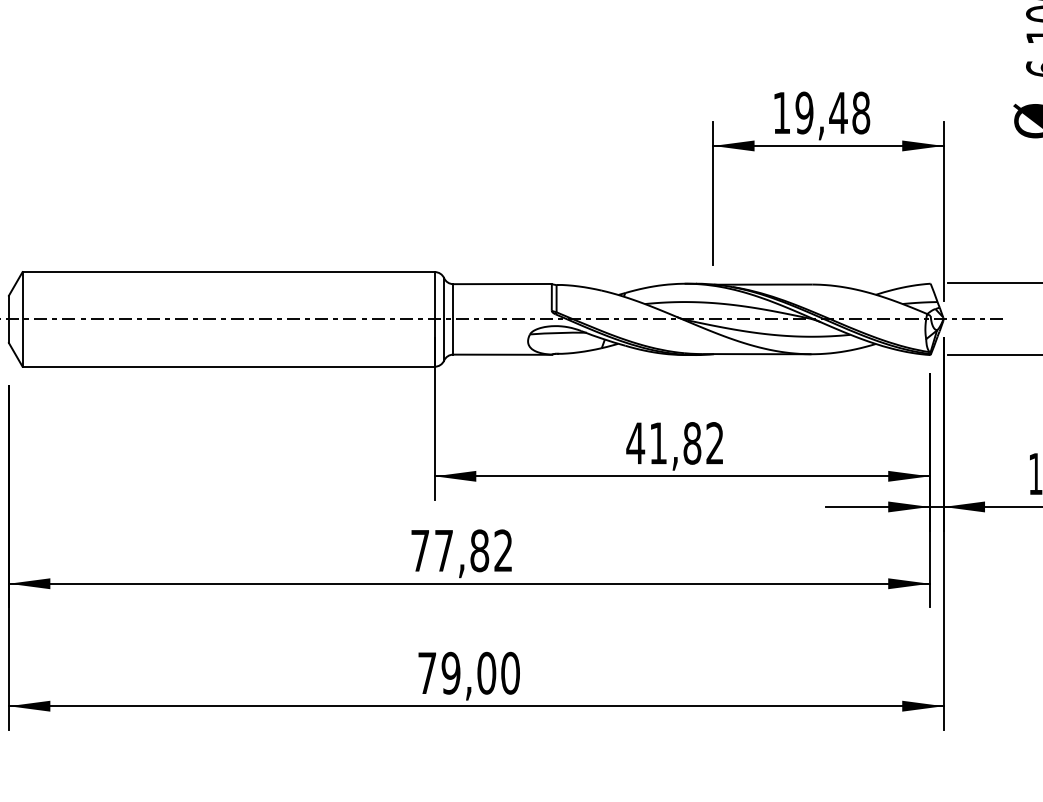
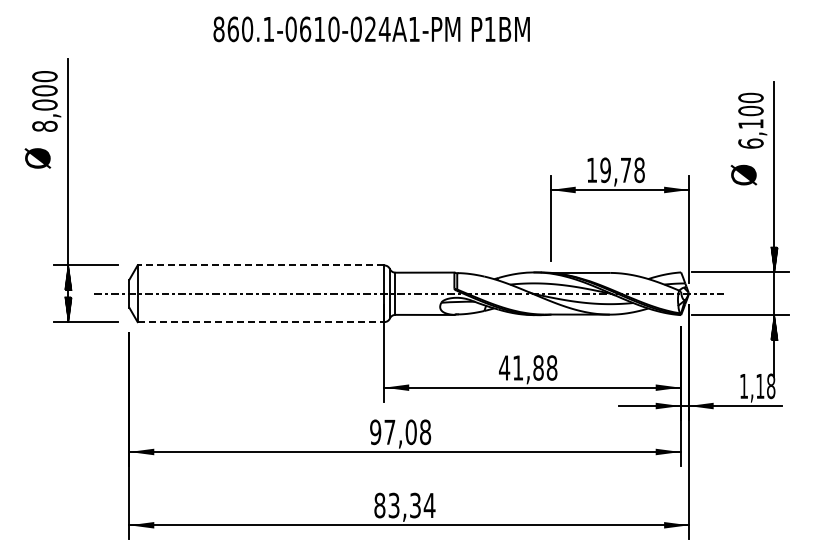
text: (837, 111) -> (625, 169), 19,48 -> 19,78
line: (227, 272) -> (260, 265), solid -> dashed
line: (229, 367) -> (261, 322), solid -> dashed
text: (714, 442) -> (551, 367), 41,82 -> 41,88
text: (461, 551) -> (400, 432), 77,82 -> 97,08
text: (468, 673) -> (404, 505), 79,00 -> 83,34

